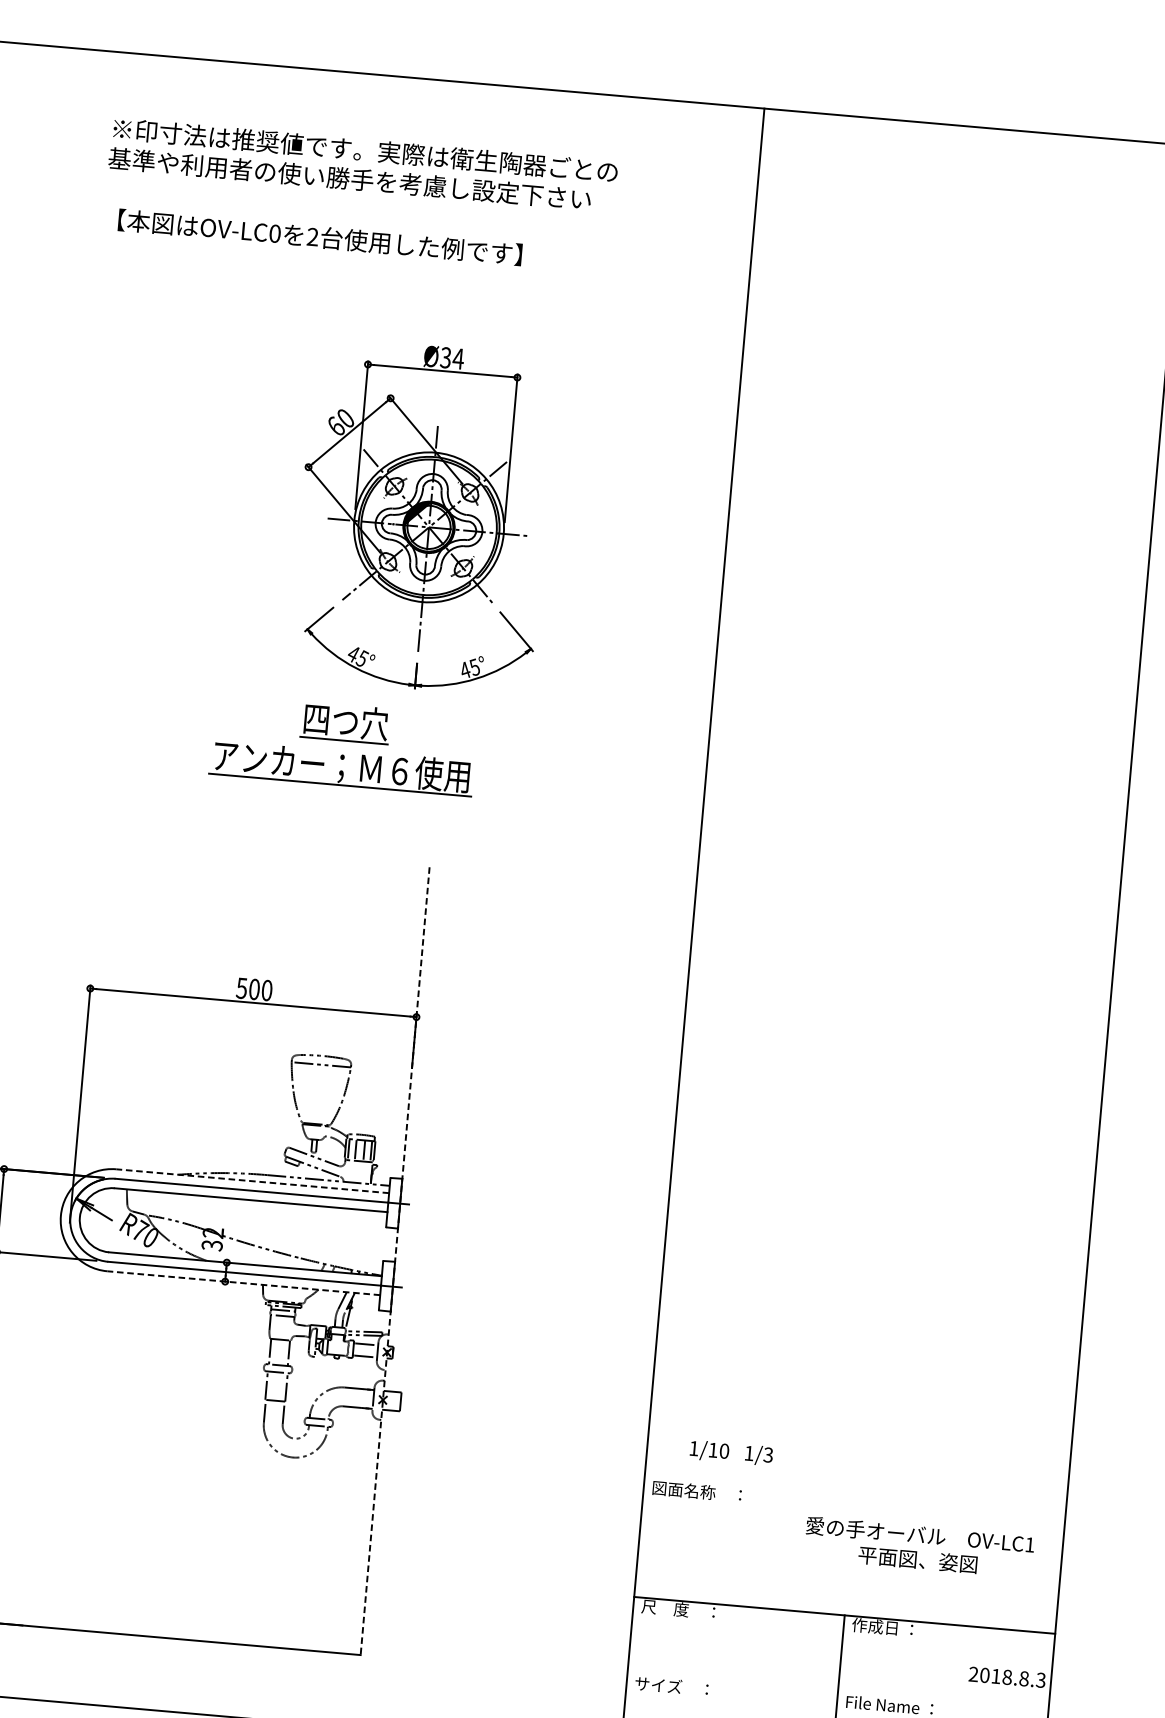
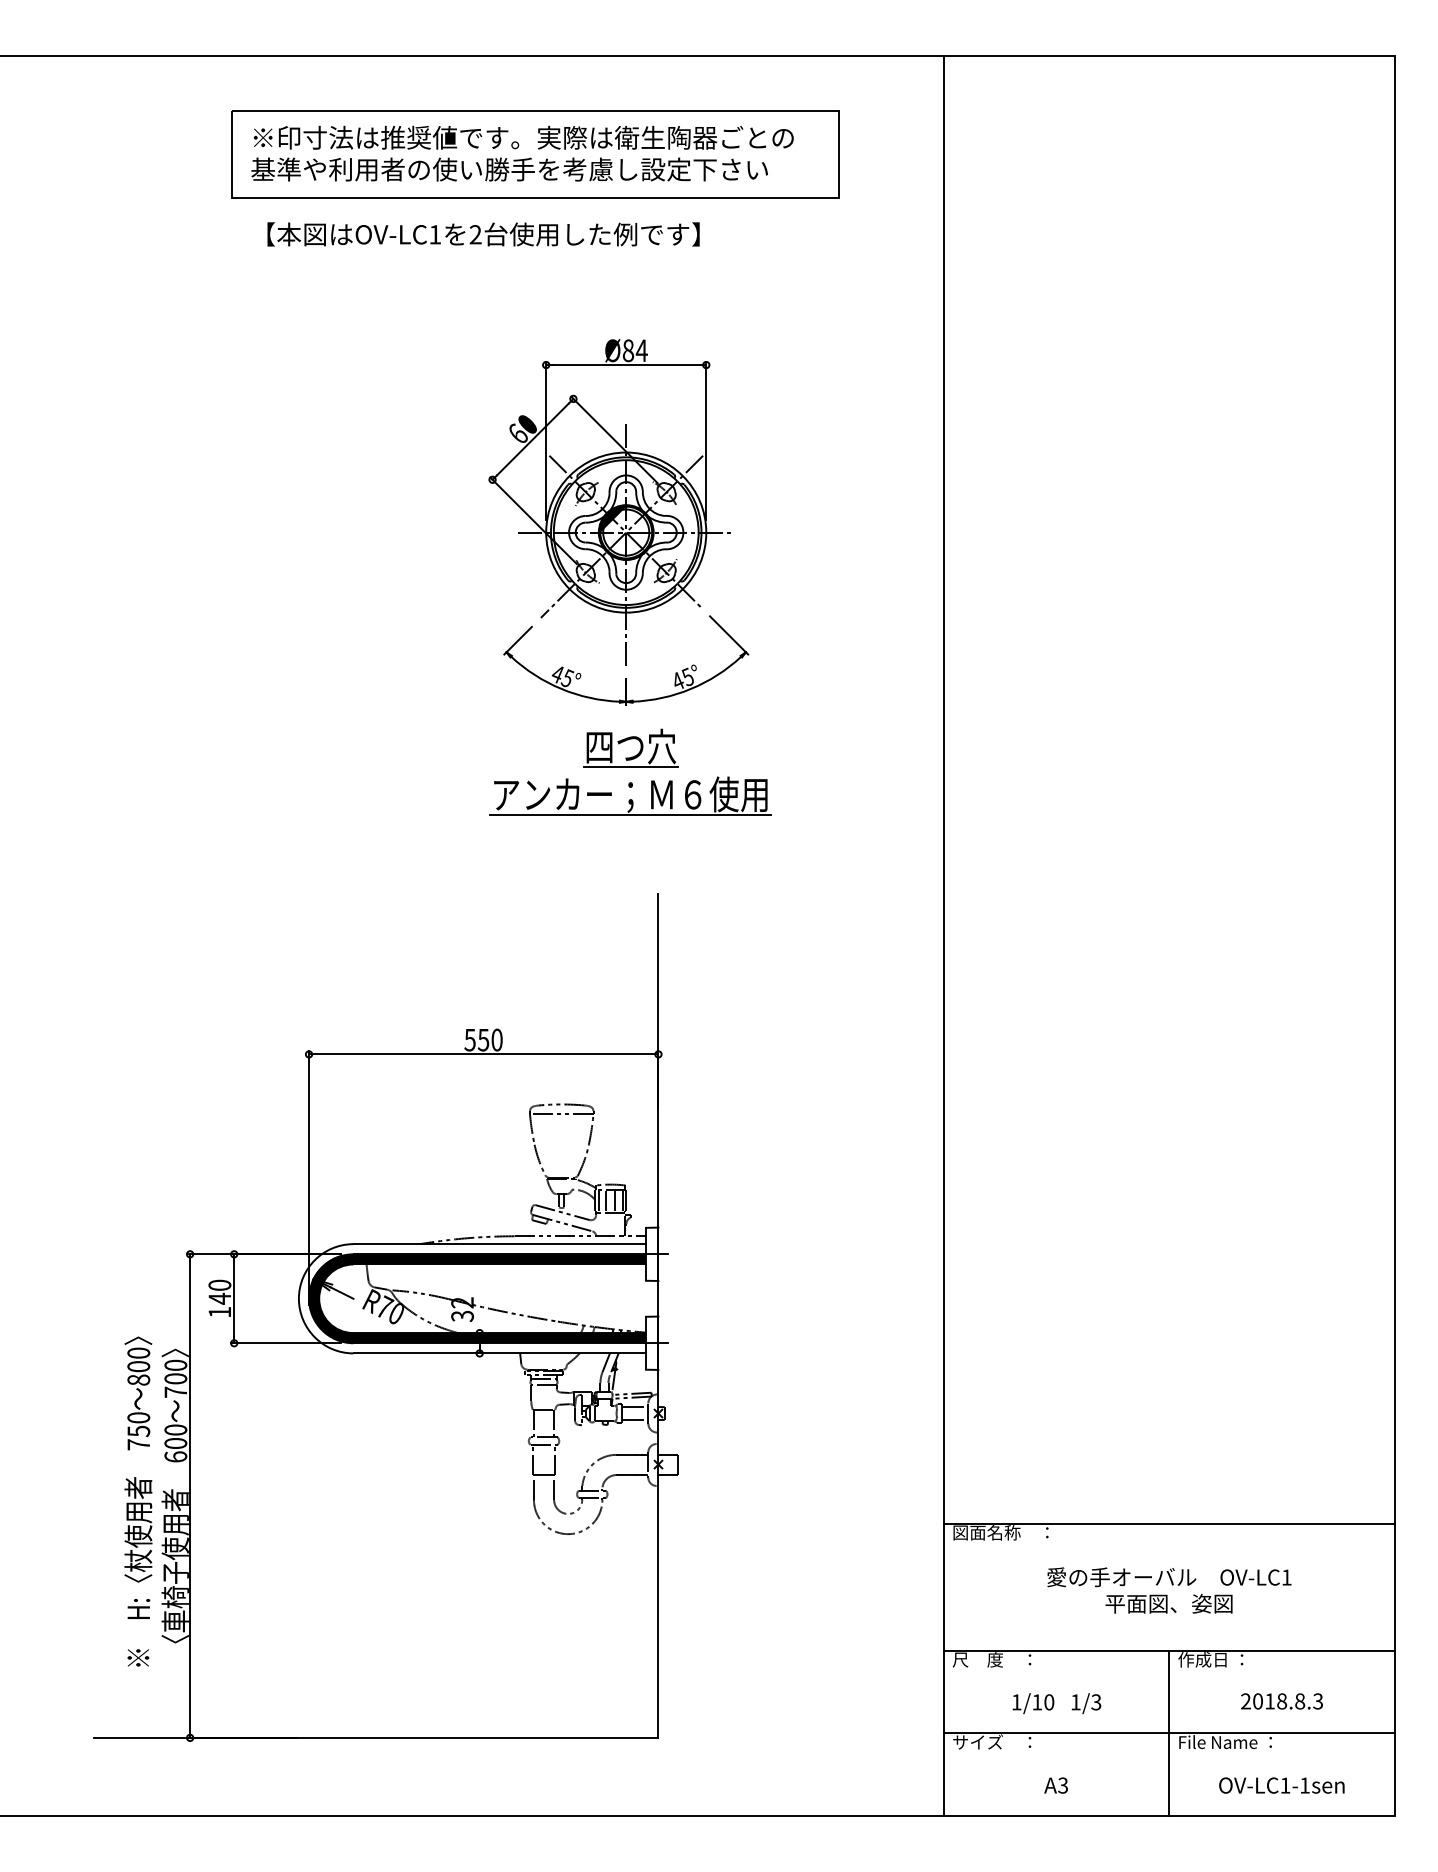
part: (375, 167) -> (535, 154), added
text: (275, 233) -> (435, 234), OV-LC0 -> OV-LC1
text: (446, 357) -> (628, 350), Ø34 -> Ø84
part: (343, 744) -> (630, 771), moved
text: (254, 988) -> (483, 1039), 500 -> 550
line: (252, 1181) -> (499, 1244), dashed -> solid
fill: (227, 1230) -> (477, 1298), added
line: (395, 1260) -> (658, 1315), dashed -> solid
line: (243, 1283) -> (499, 1353), dashed -> solid
text: (731, 1452) -> (1056, 1703), moved
line: (854, 1496) -> (1168, 1523), added
text: (919, 1547) -> (1169, 1590), moved
text: (1006, 1677) -> (1281, 1701), moved
line: (837, 1692) -> (1168, 1733), added

